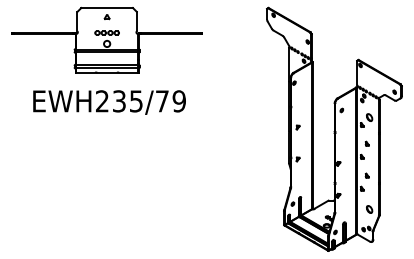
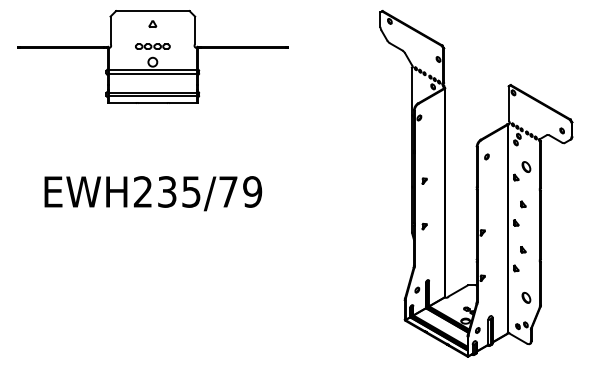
text: (109, 102) -> (153, 193), moved

